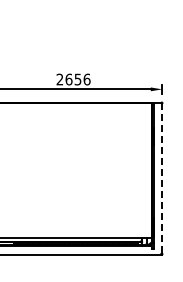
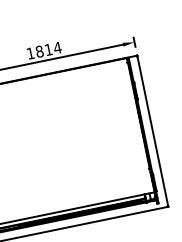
text: (73, 79) -> (44, 50), 2656 -> 1814
line: (162, 178) -> (153, 131), dashed -> solid

